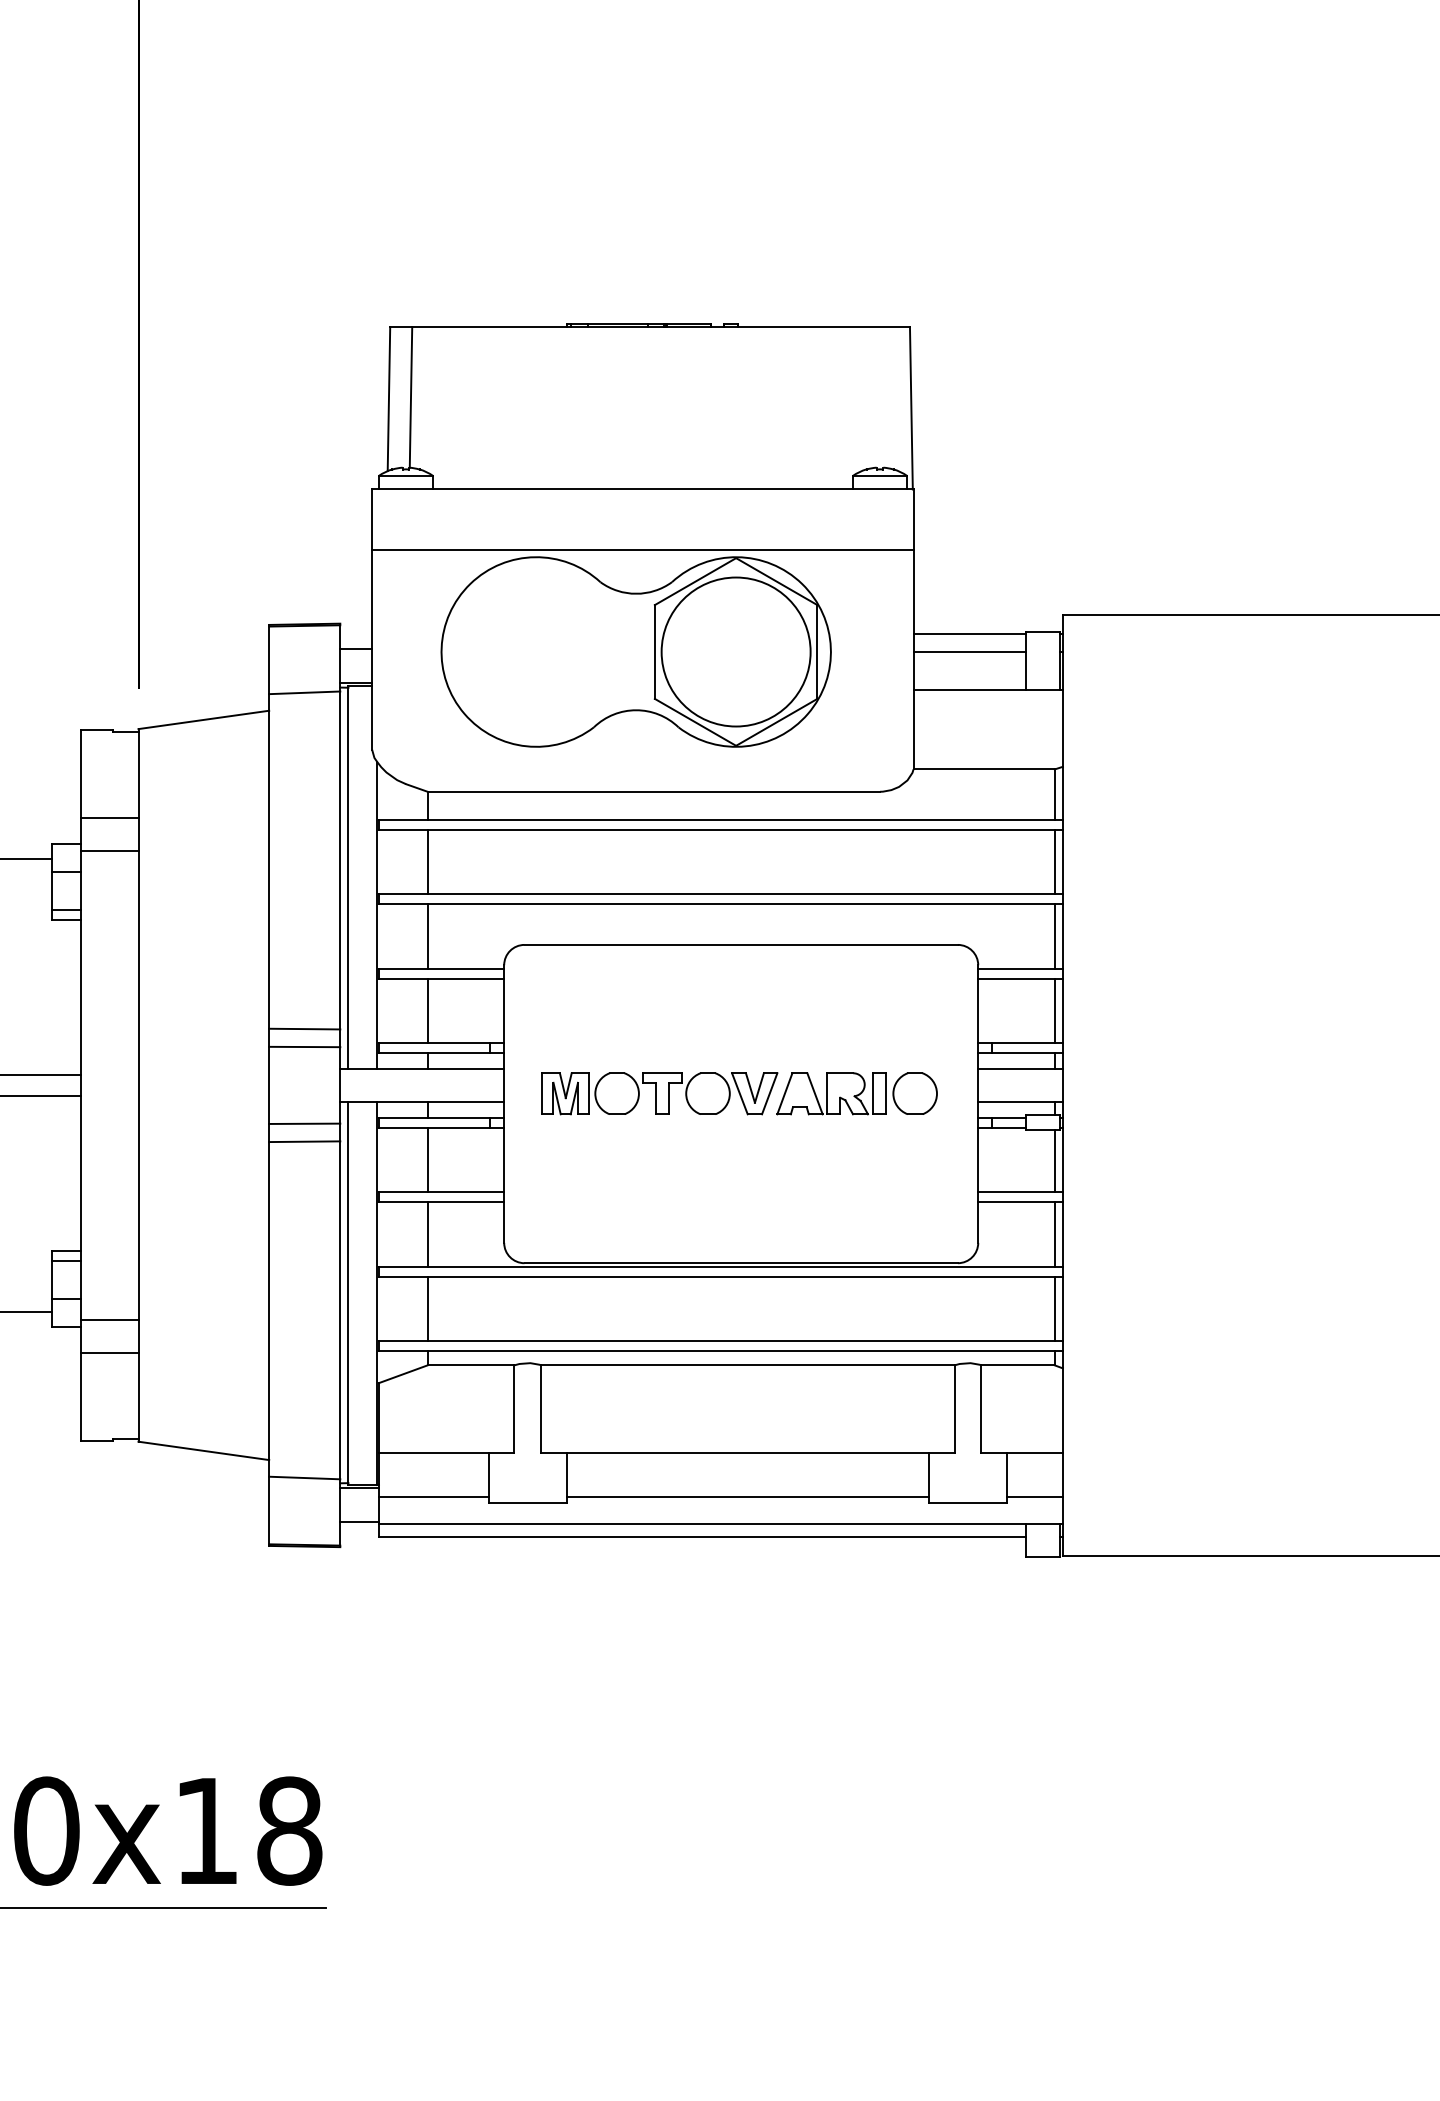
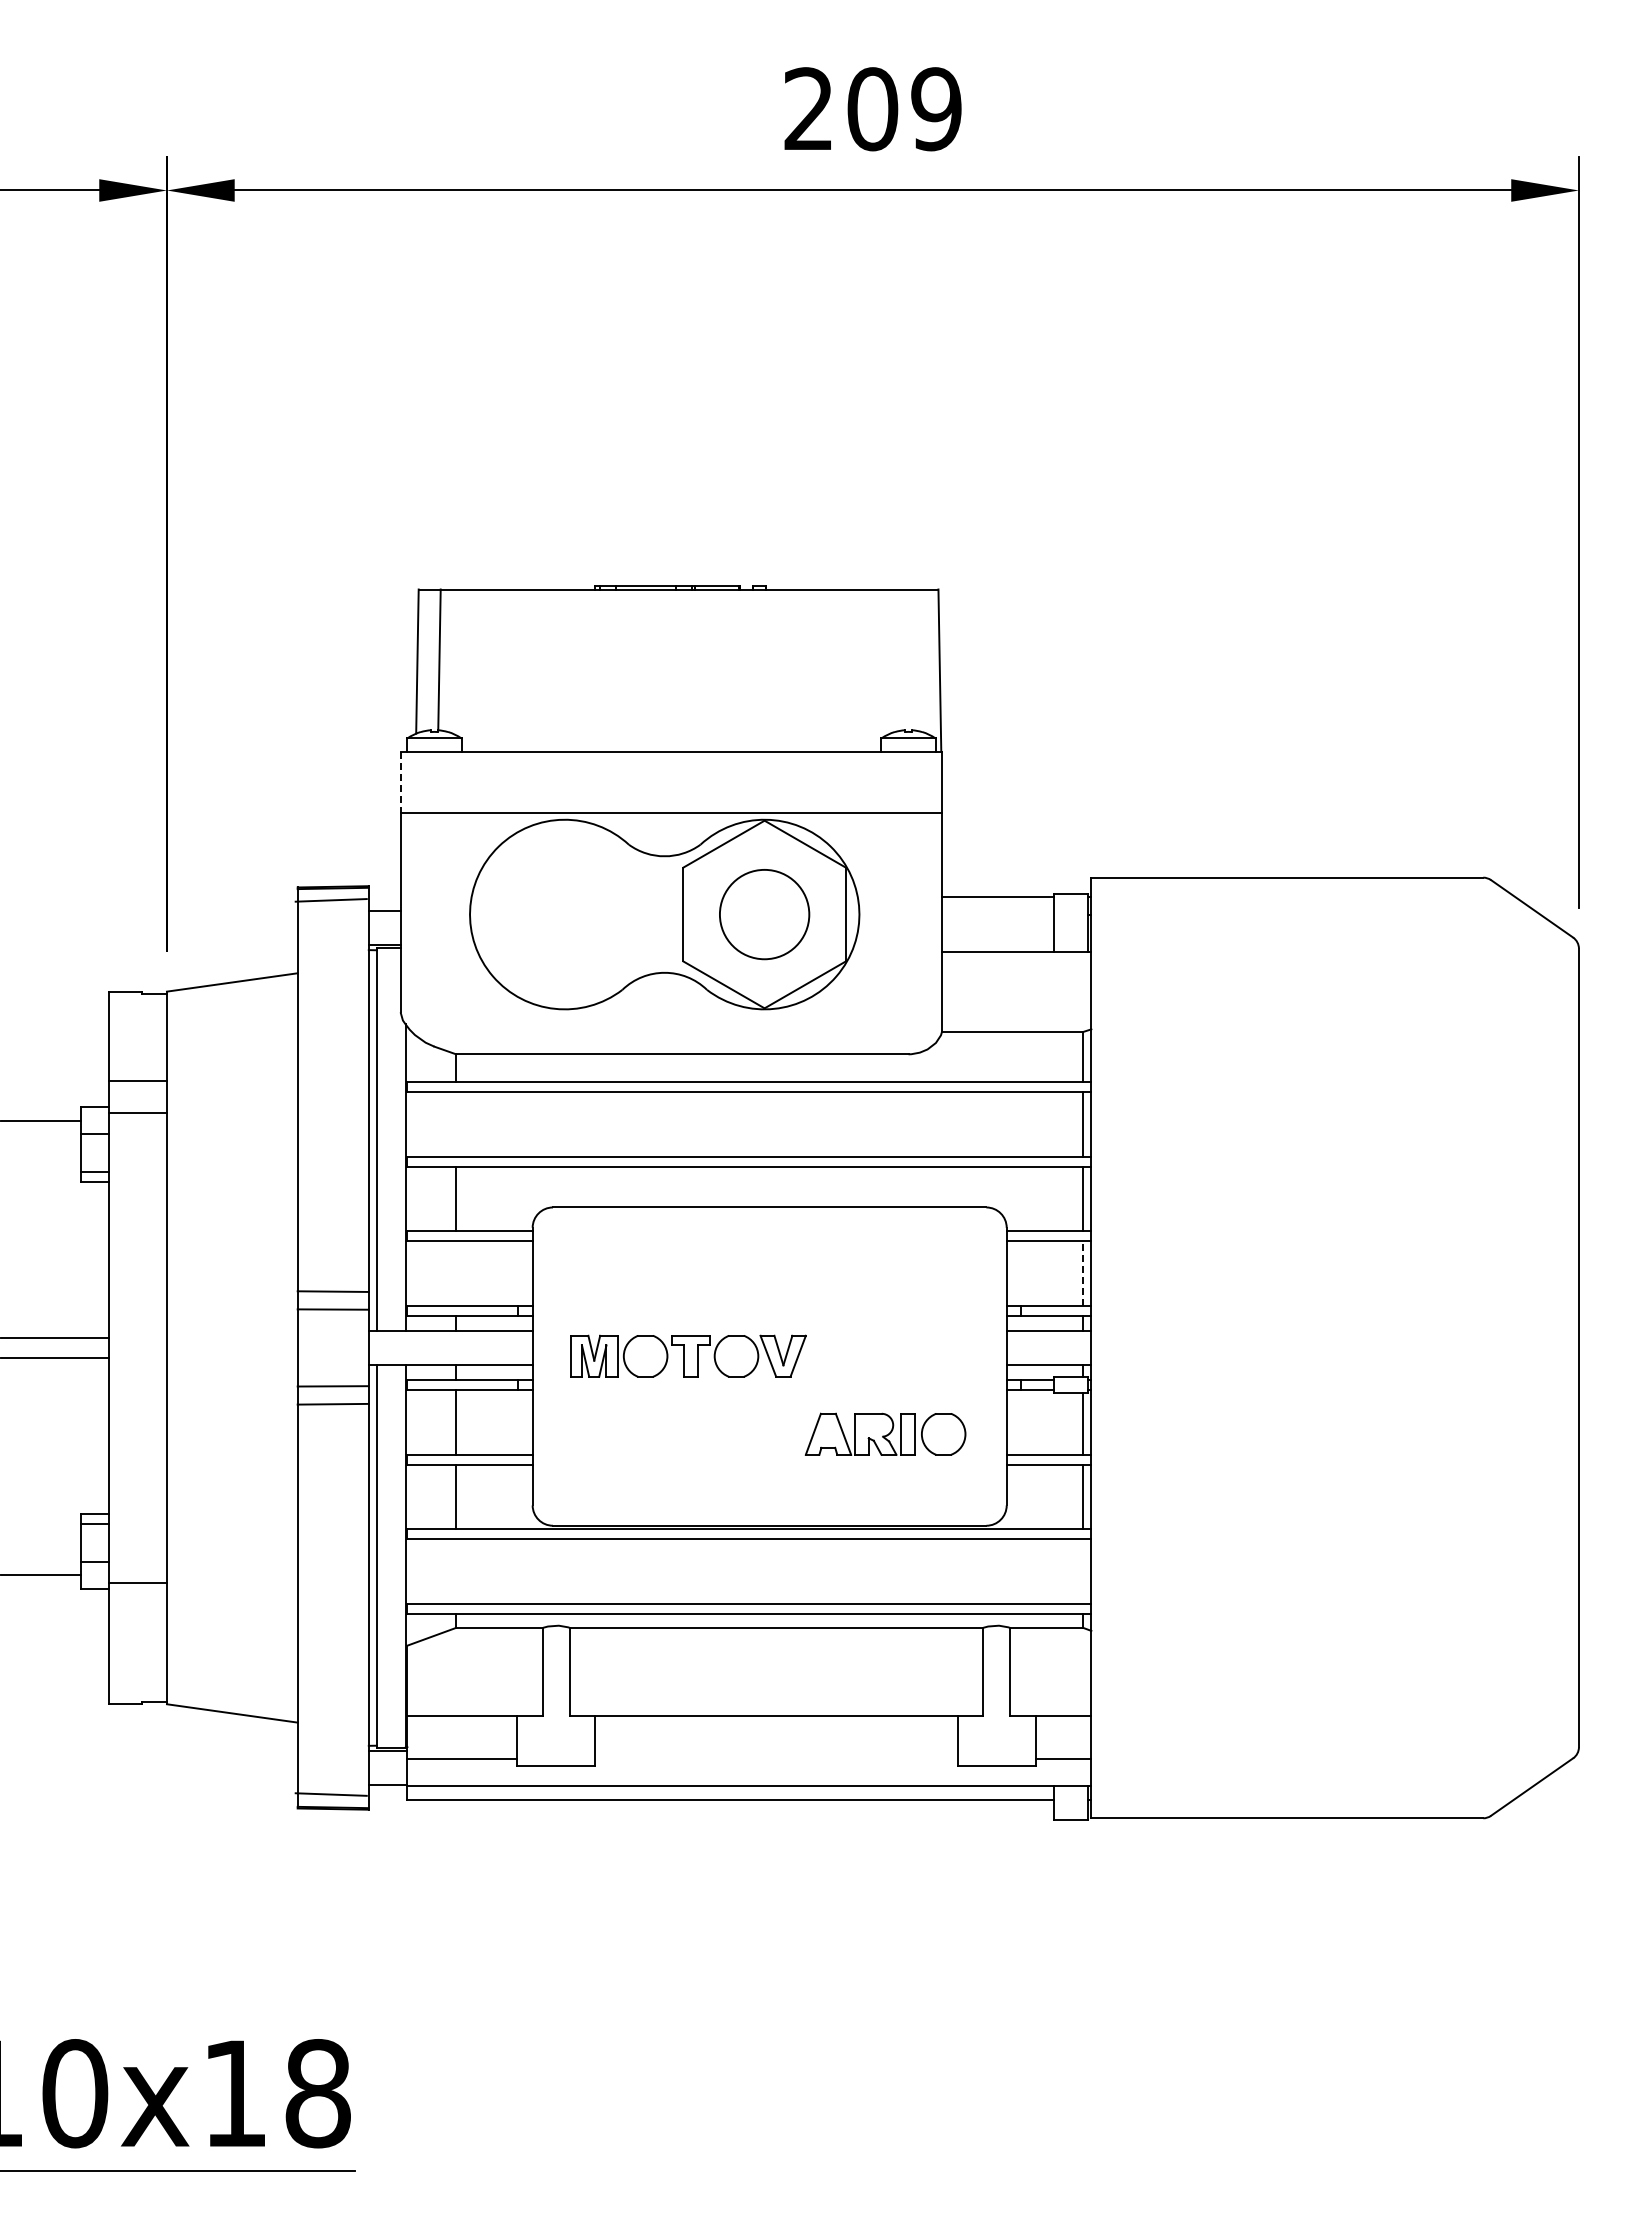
line: (372, 520) -> (400, 783), solid -> dashed
circle: (736, 651) -> (764, 914), size x0.6
line: (970, 651) -> (998, 914), removed
line: (304, 692) -> (330, 900), moved
line: (428, 861) -> (456, 1124), removed
line: (1055, 1009) -> (1083, 1272), solid -> dashed
line: (428, 1010) -> (456, 1273), removed
part: (857, 1092) -> (885, 1433), moved
line: (428, 1308) -> (456, 1571), removed
line: (1055, 1308) -> (1083, 1571), removed
line: (109, 1352) -> (137, 1615), removed
line: (304, 1477) -> (330, 1794), moved
line: (748, 1496) -> (776, 1759), removed

